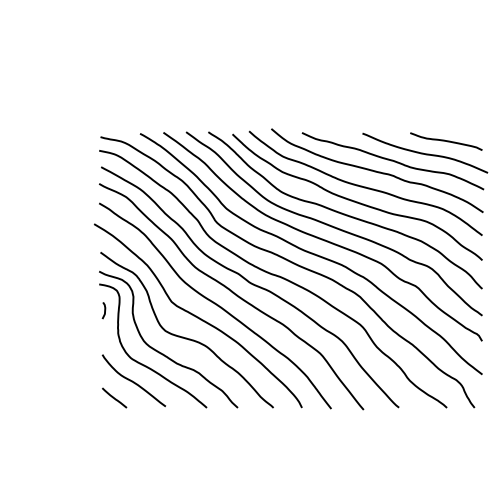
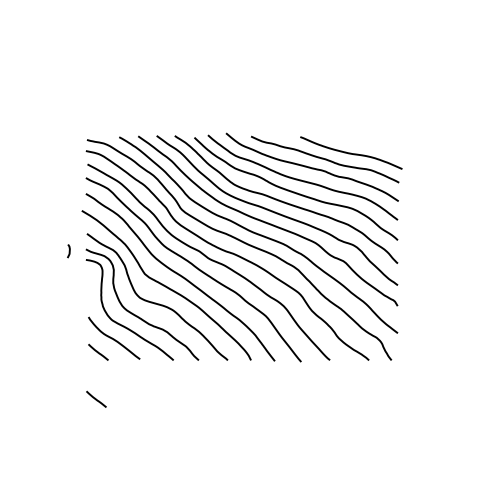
curve: (446, 141) -> (368, 143), removed
curve: (103, 310) -> (68, 251), moved
line: (112, 454) -> (96, 398), added

